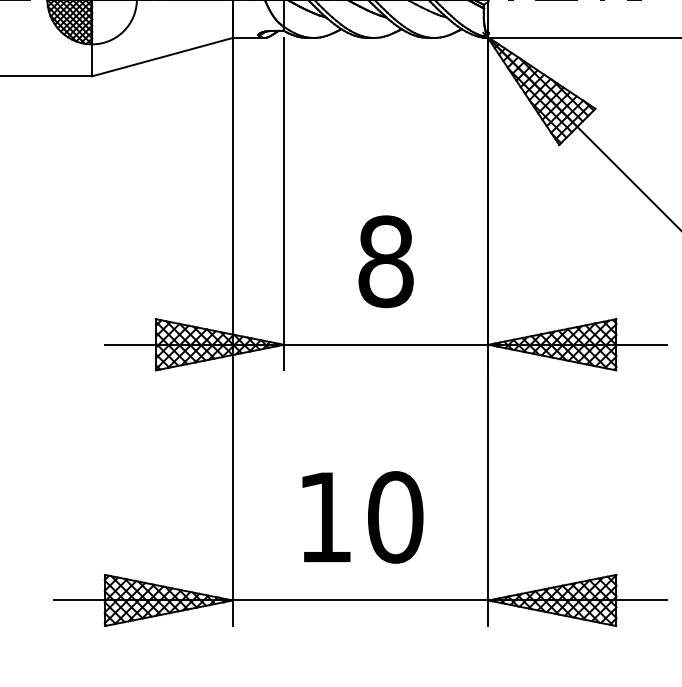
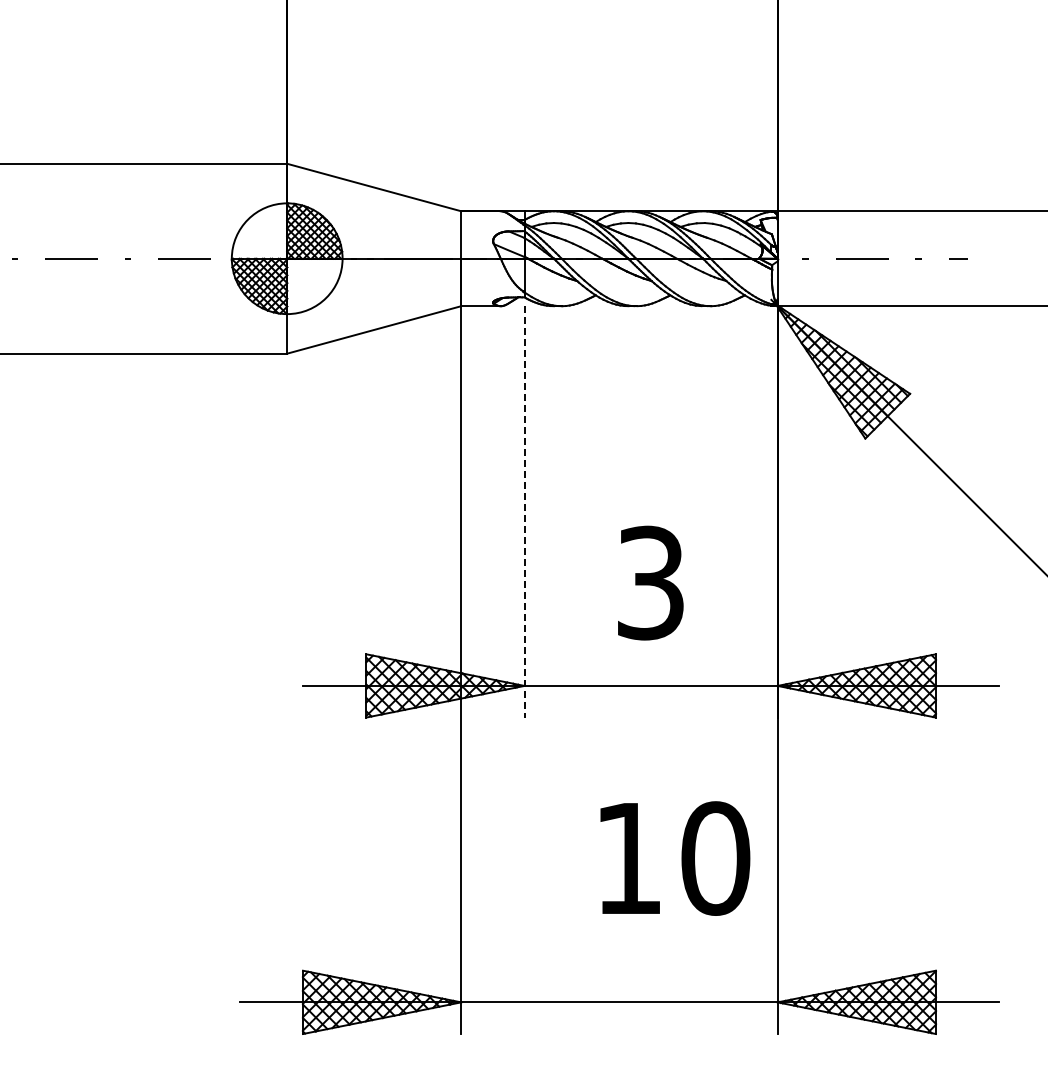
line: (283, 203) -> (524, 511), solid -> dashed
text: (386, 261) -> (651, 582), 8 -> 3
text: (363, 517) -> (675, 858), moved

